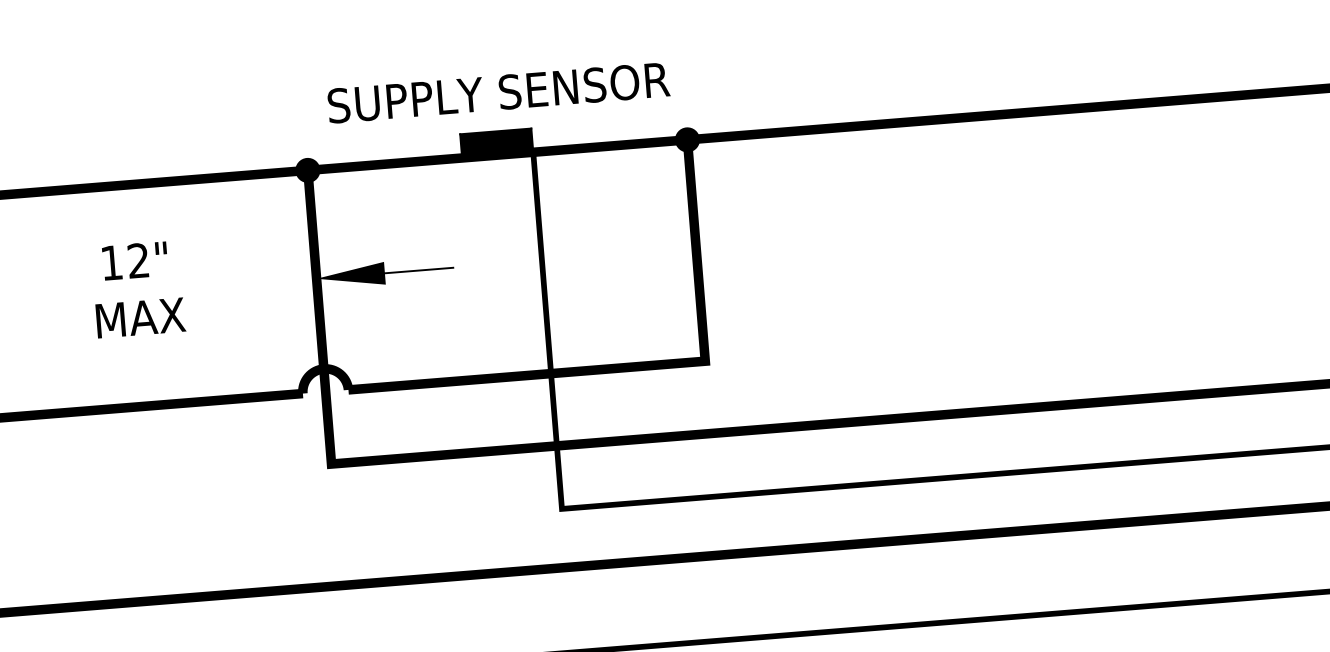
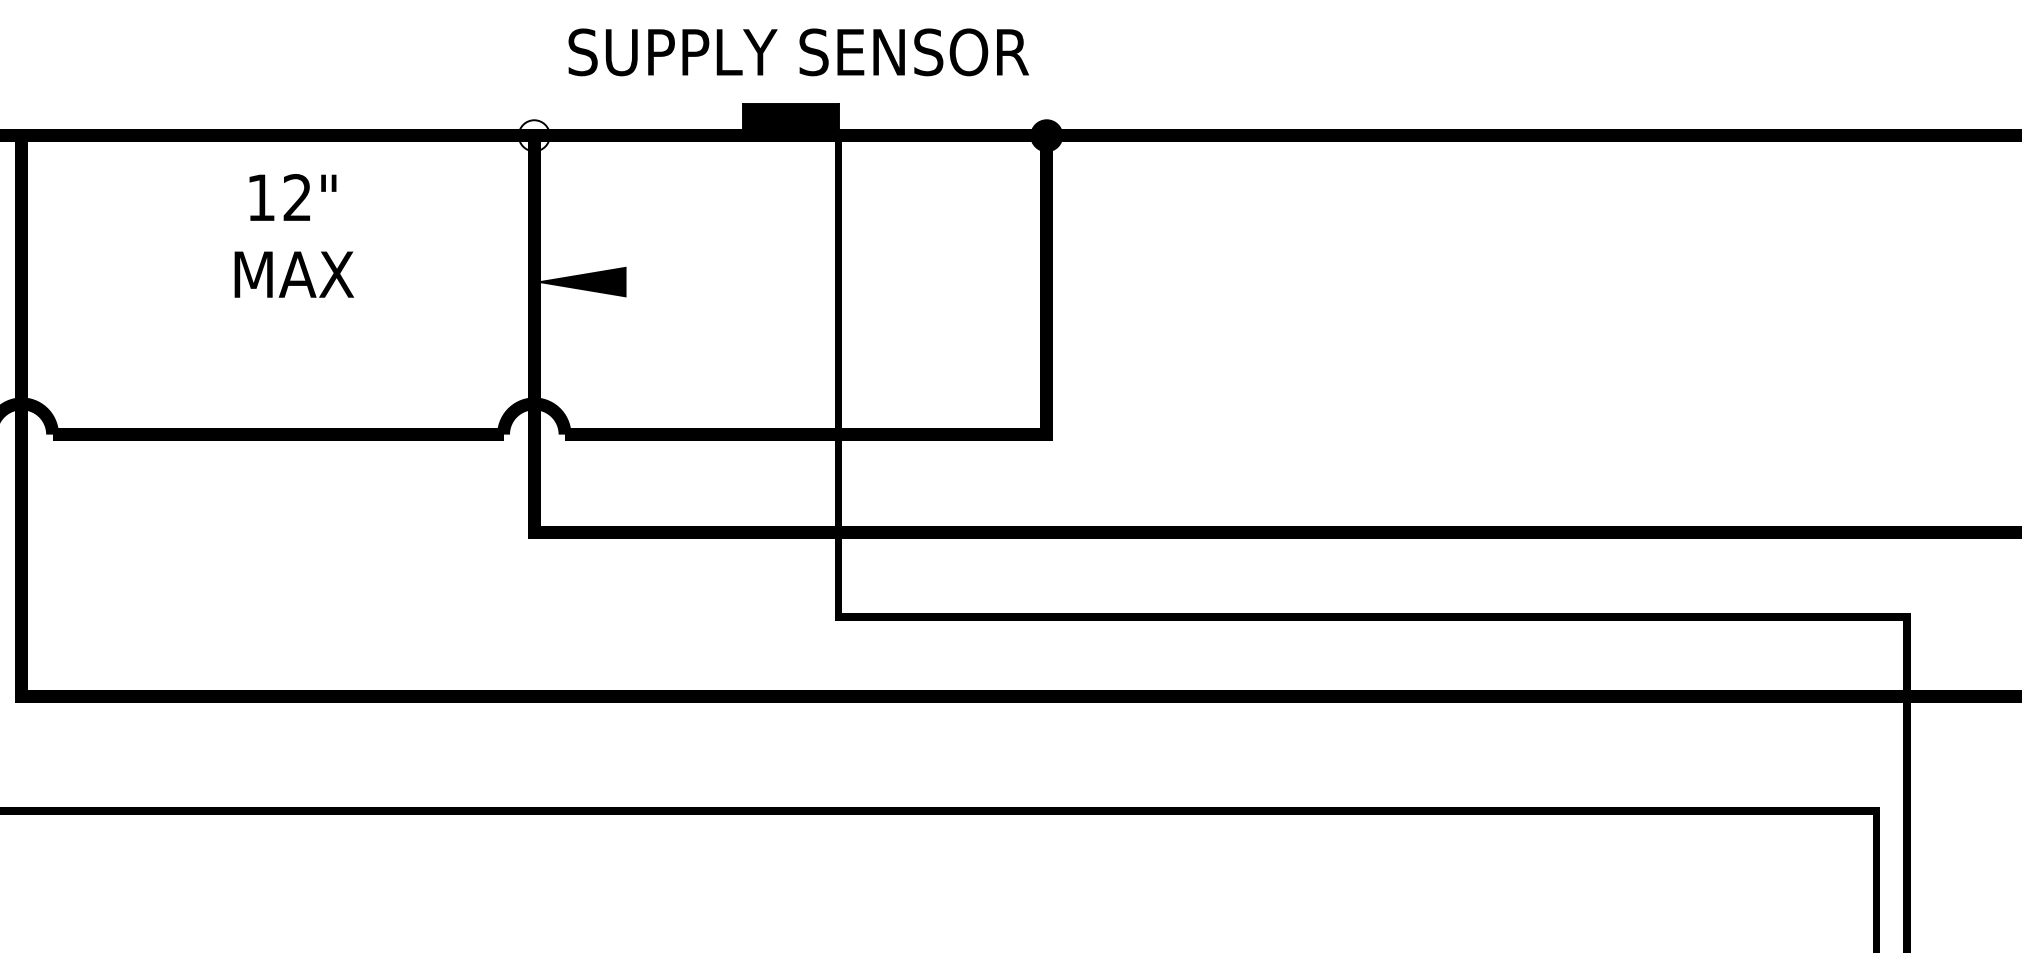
fill: (307, 170) -> (533, 135), removed
line: (418, 270) -> (672, 282), removed
text: (138, 288) -> (294, 235), moved

